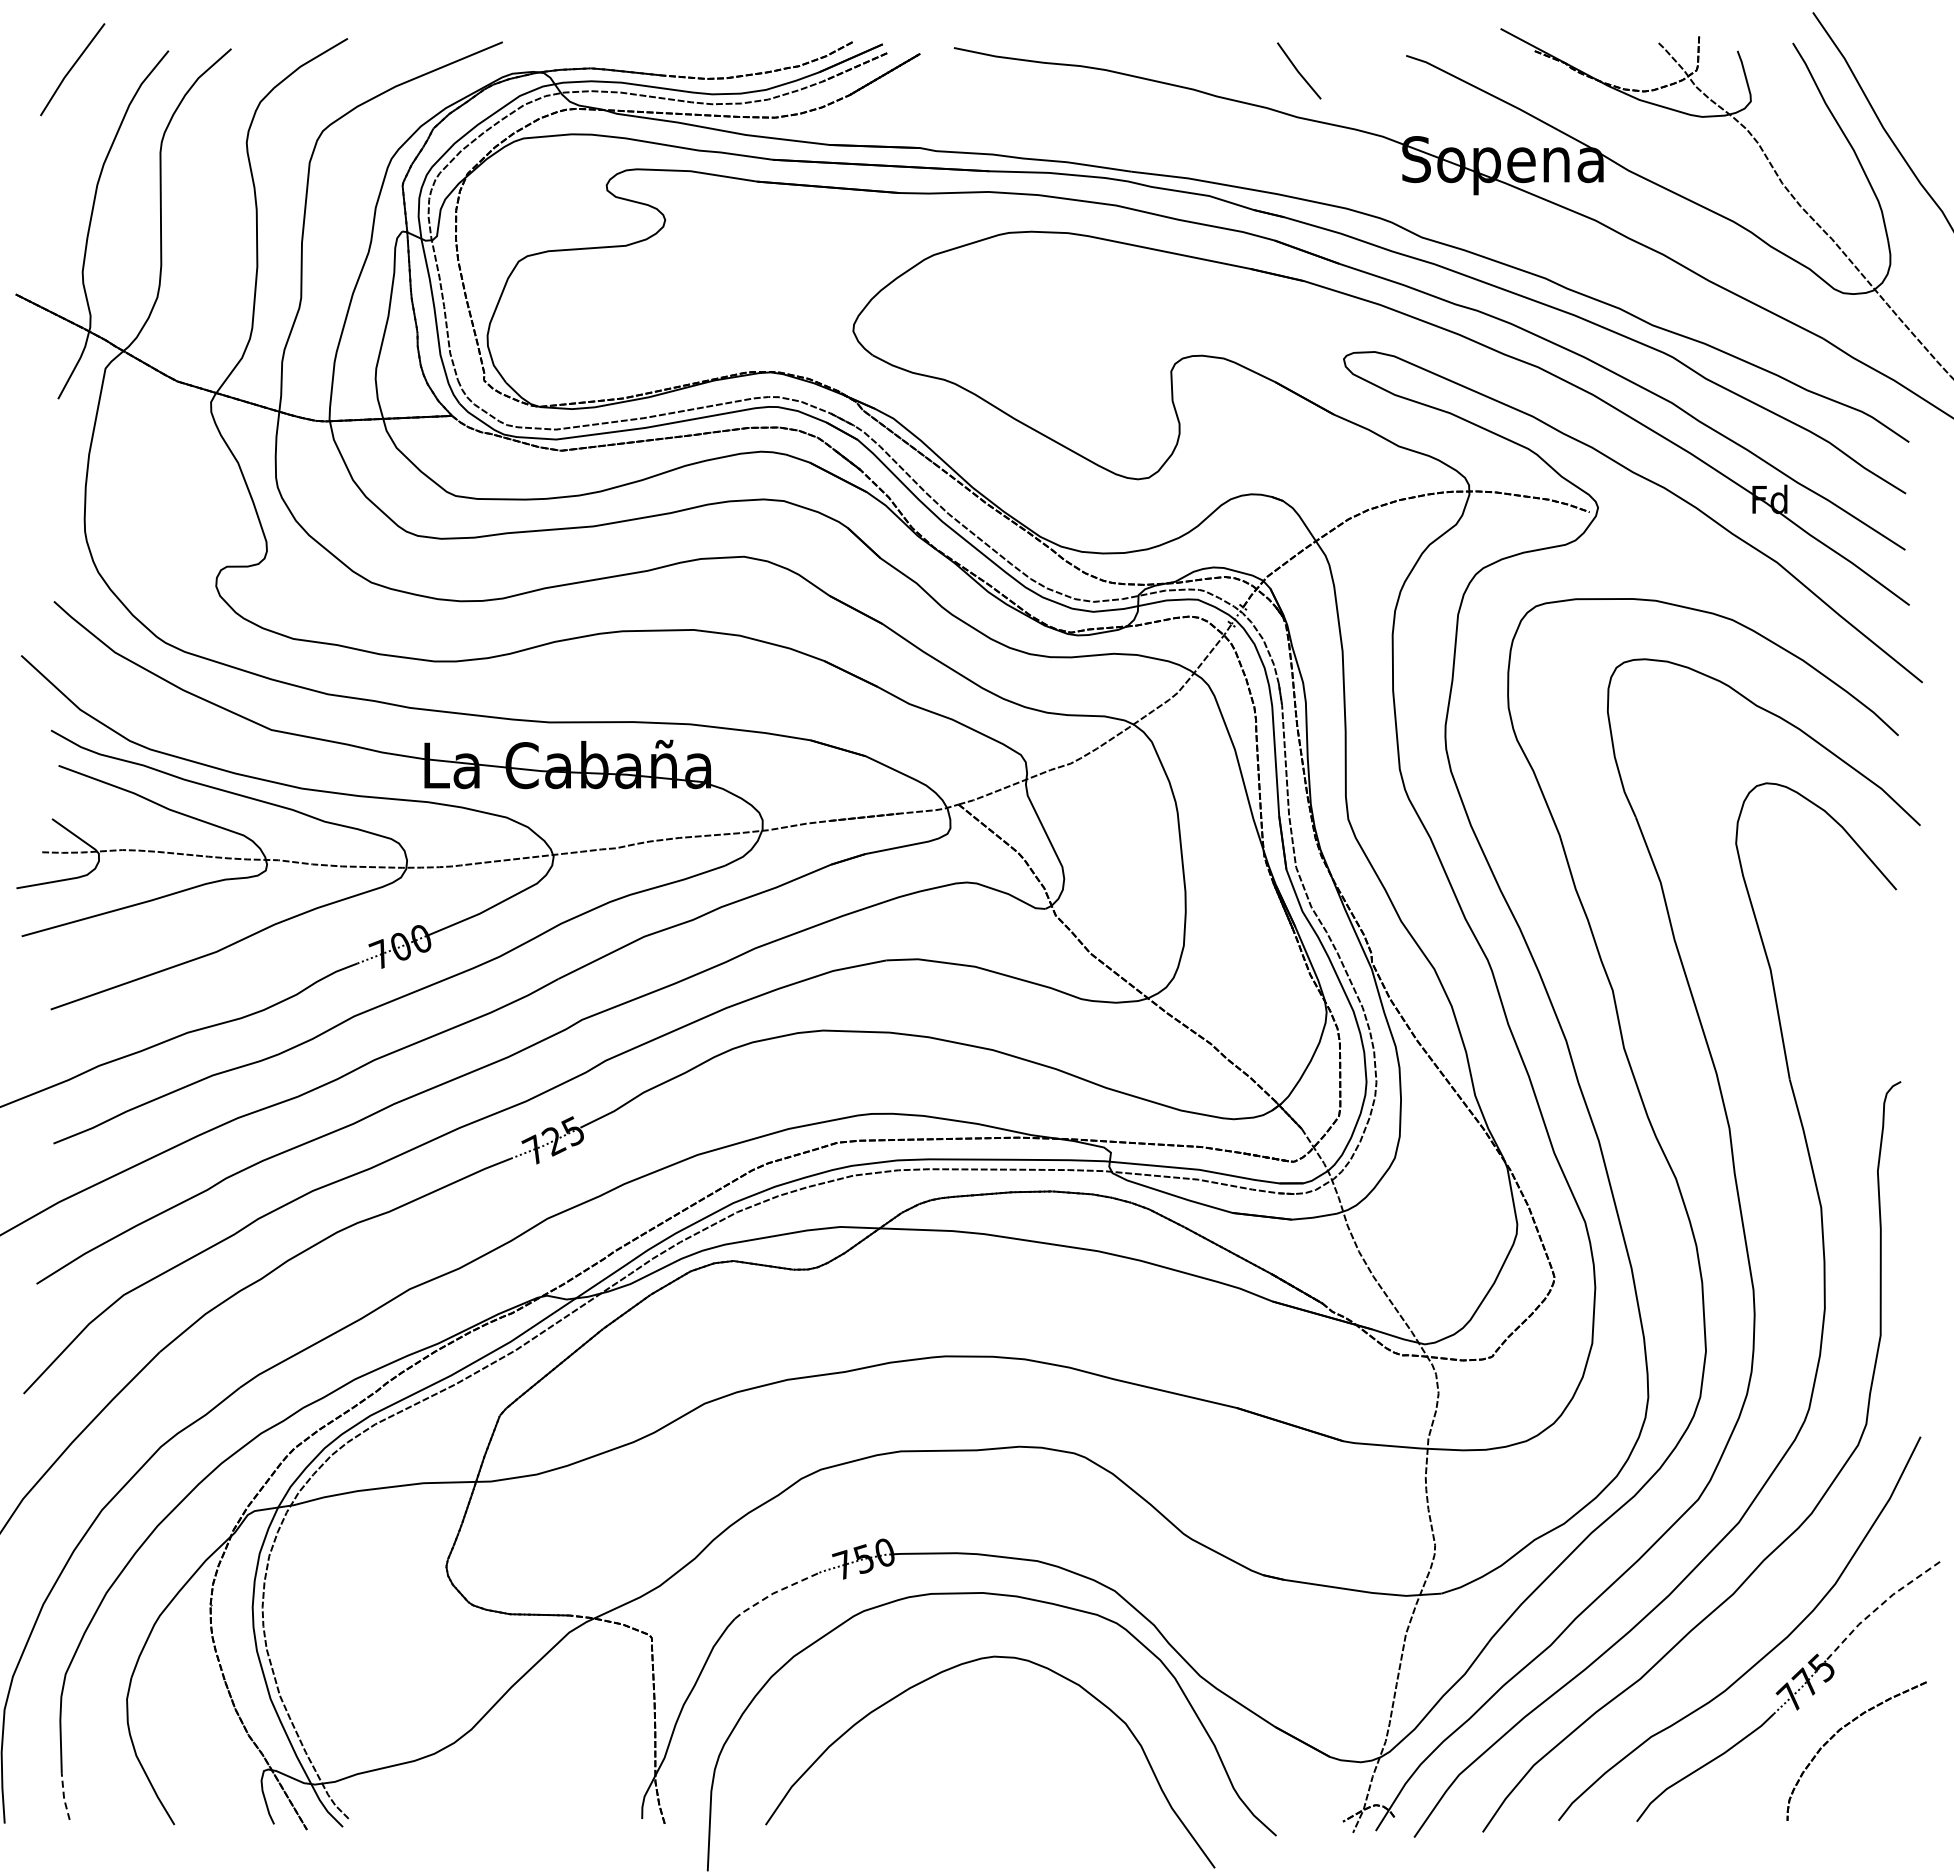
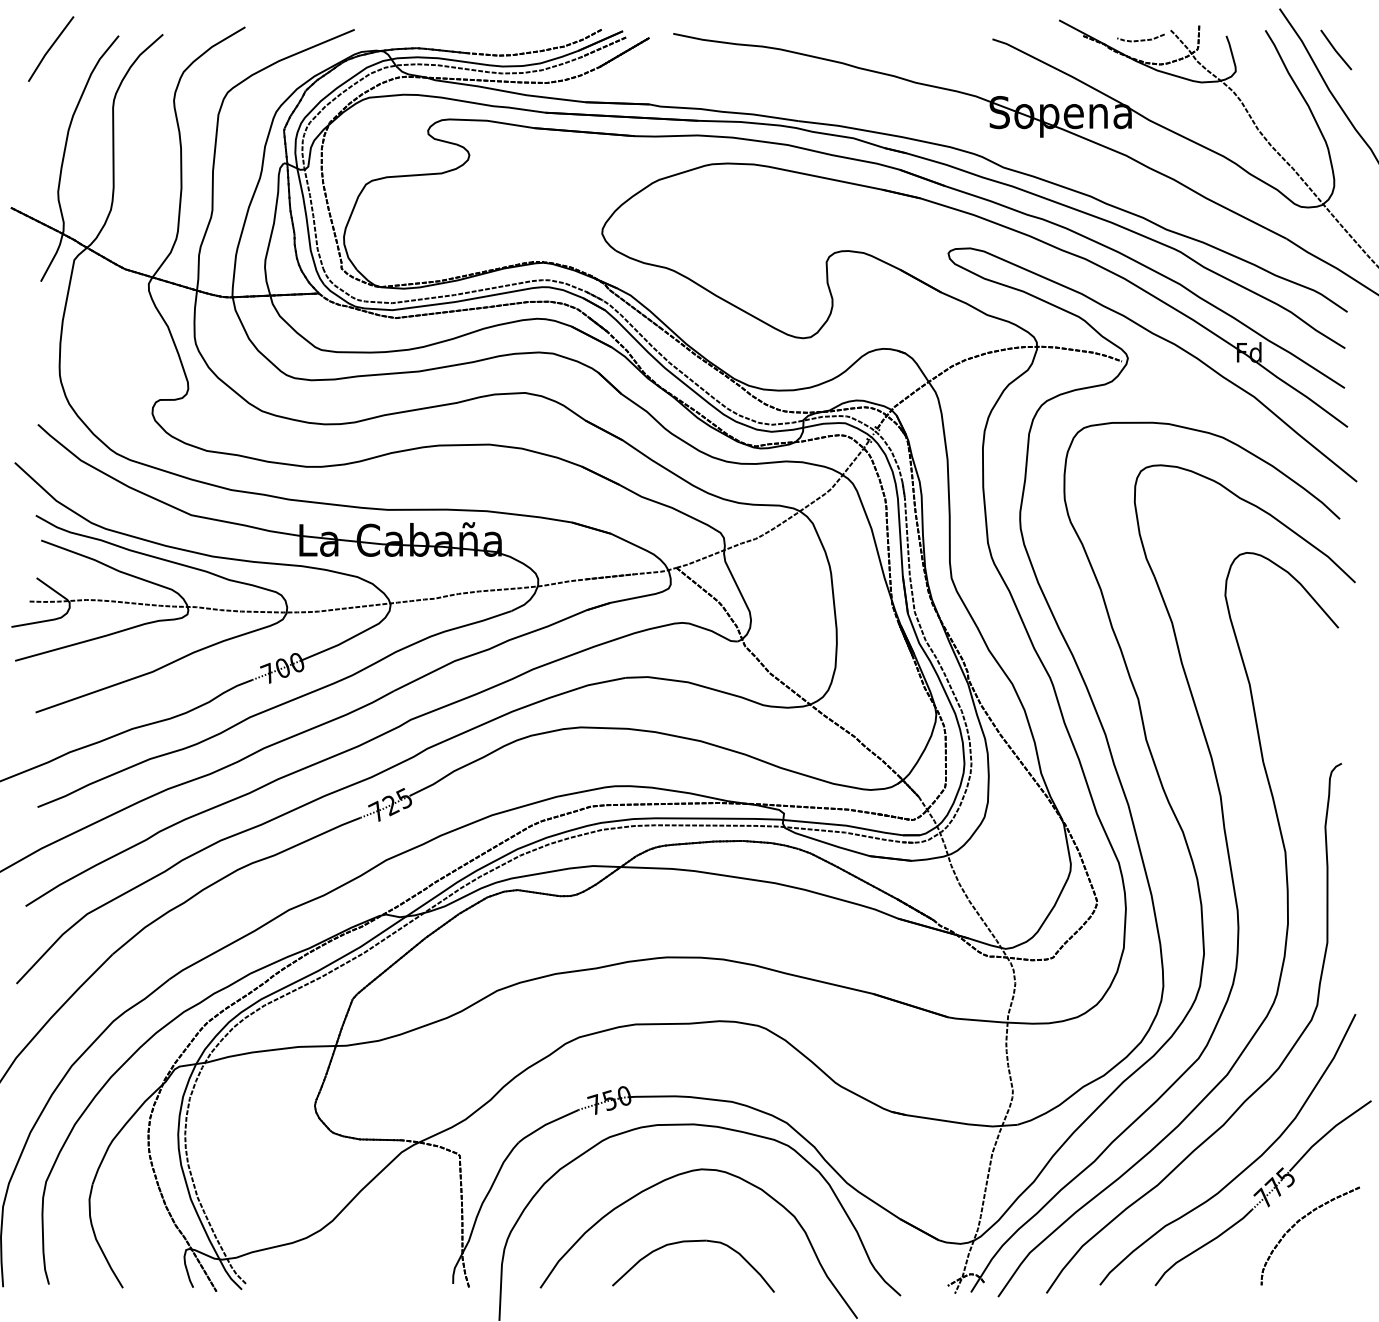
line: (1616, 56) -> (1140, 39), added
line: (1298, 70) -> (1335, 49), moved
line: (774, 1592) -> (546, 1124), dashed -> solid
line: (1881, 1605) -> (1327, 1133), dashed -> solid
part: (982, 1759) -> (693, 1241), added
line: (63, 1797) -> (44, 1268), dashed -> solid

